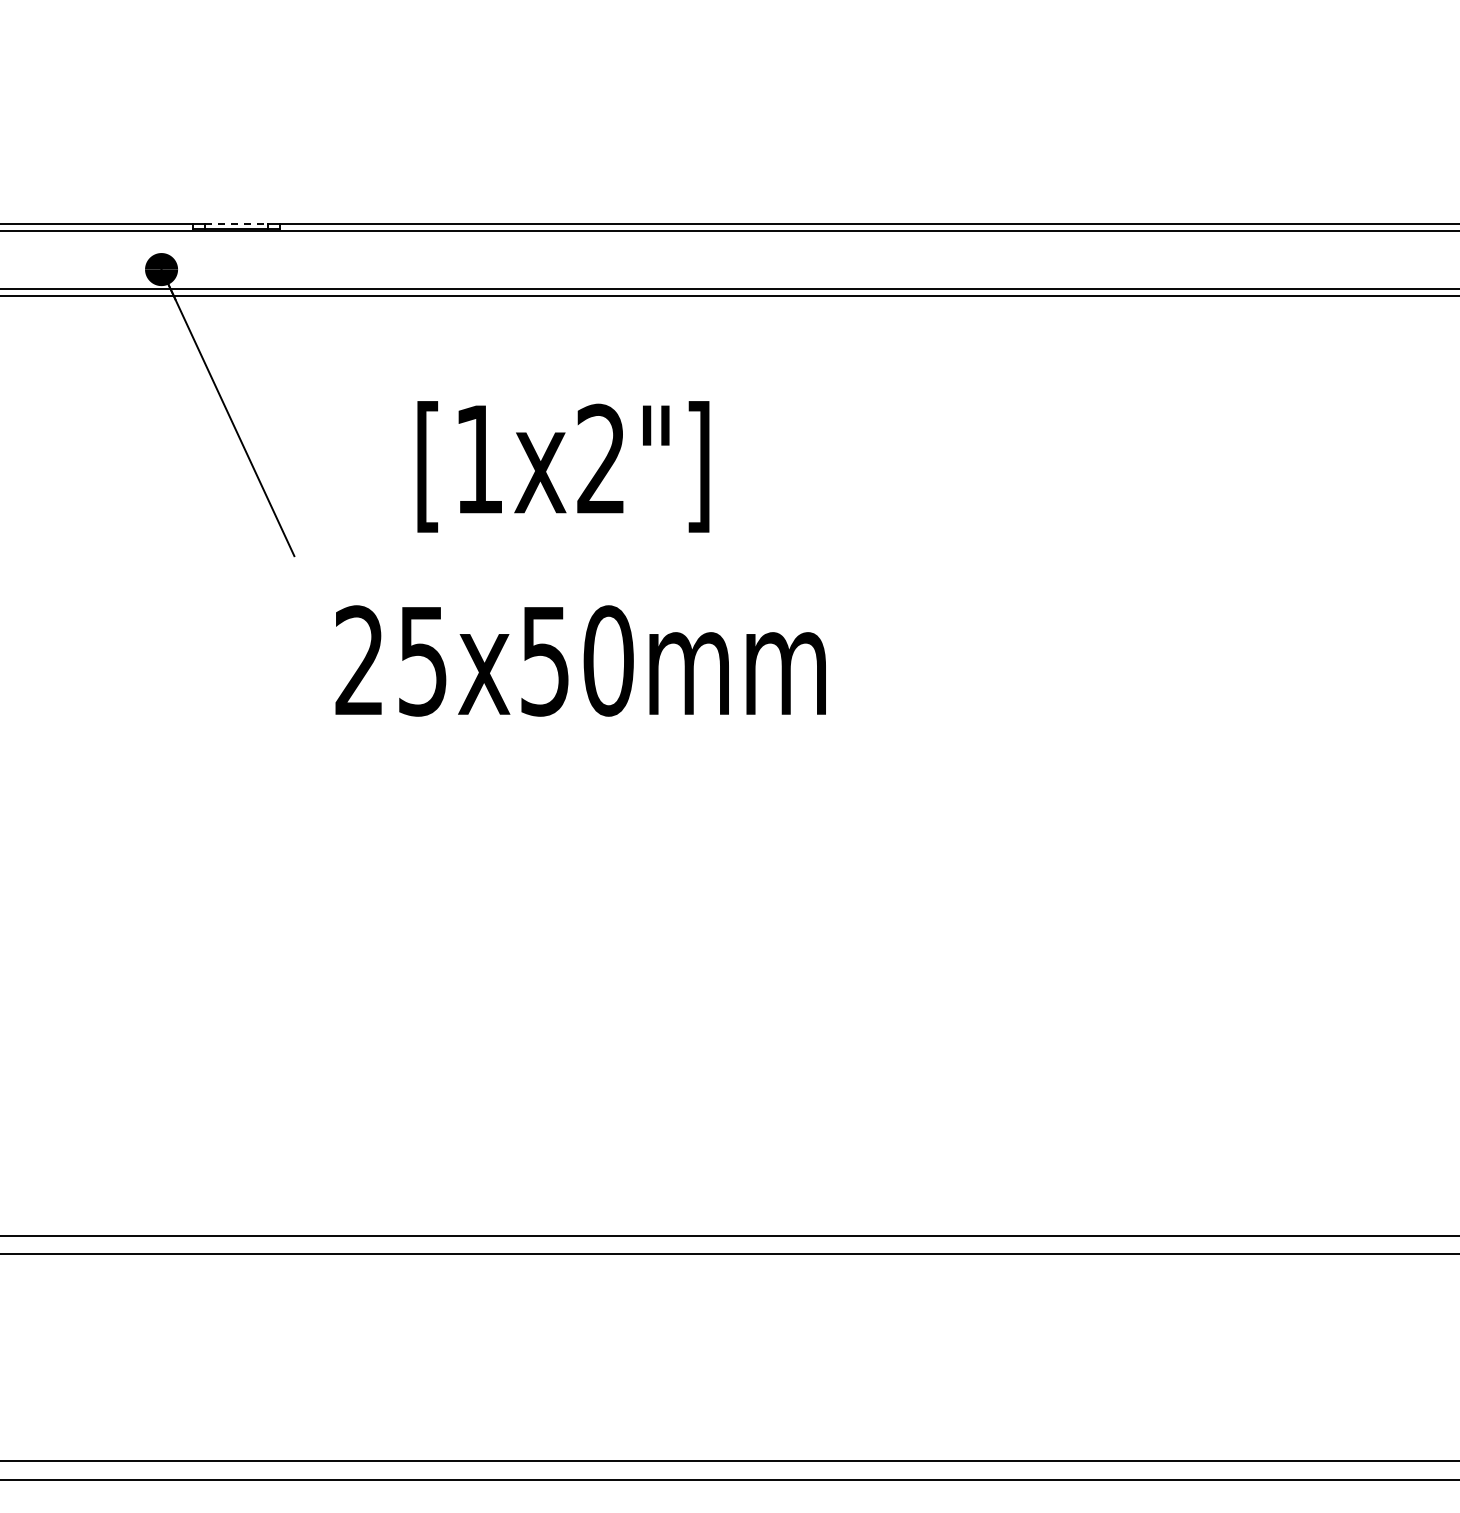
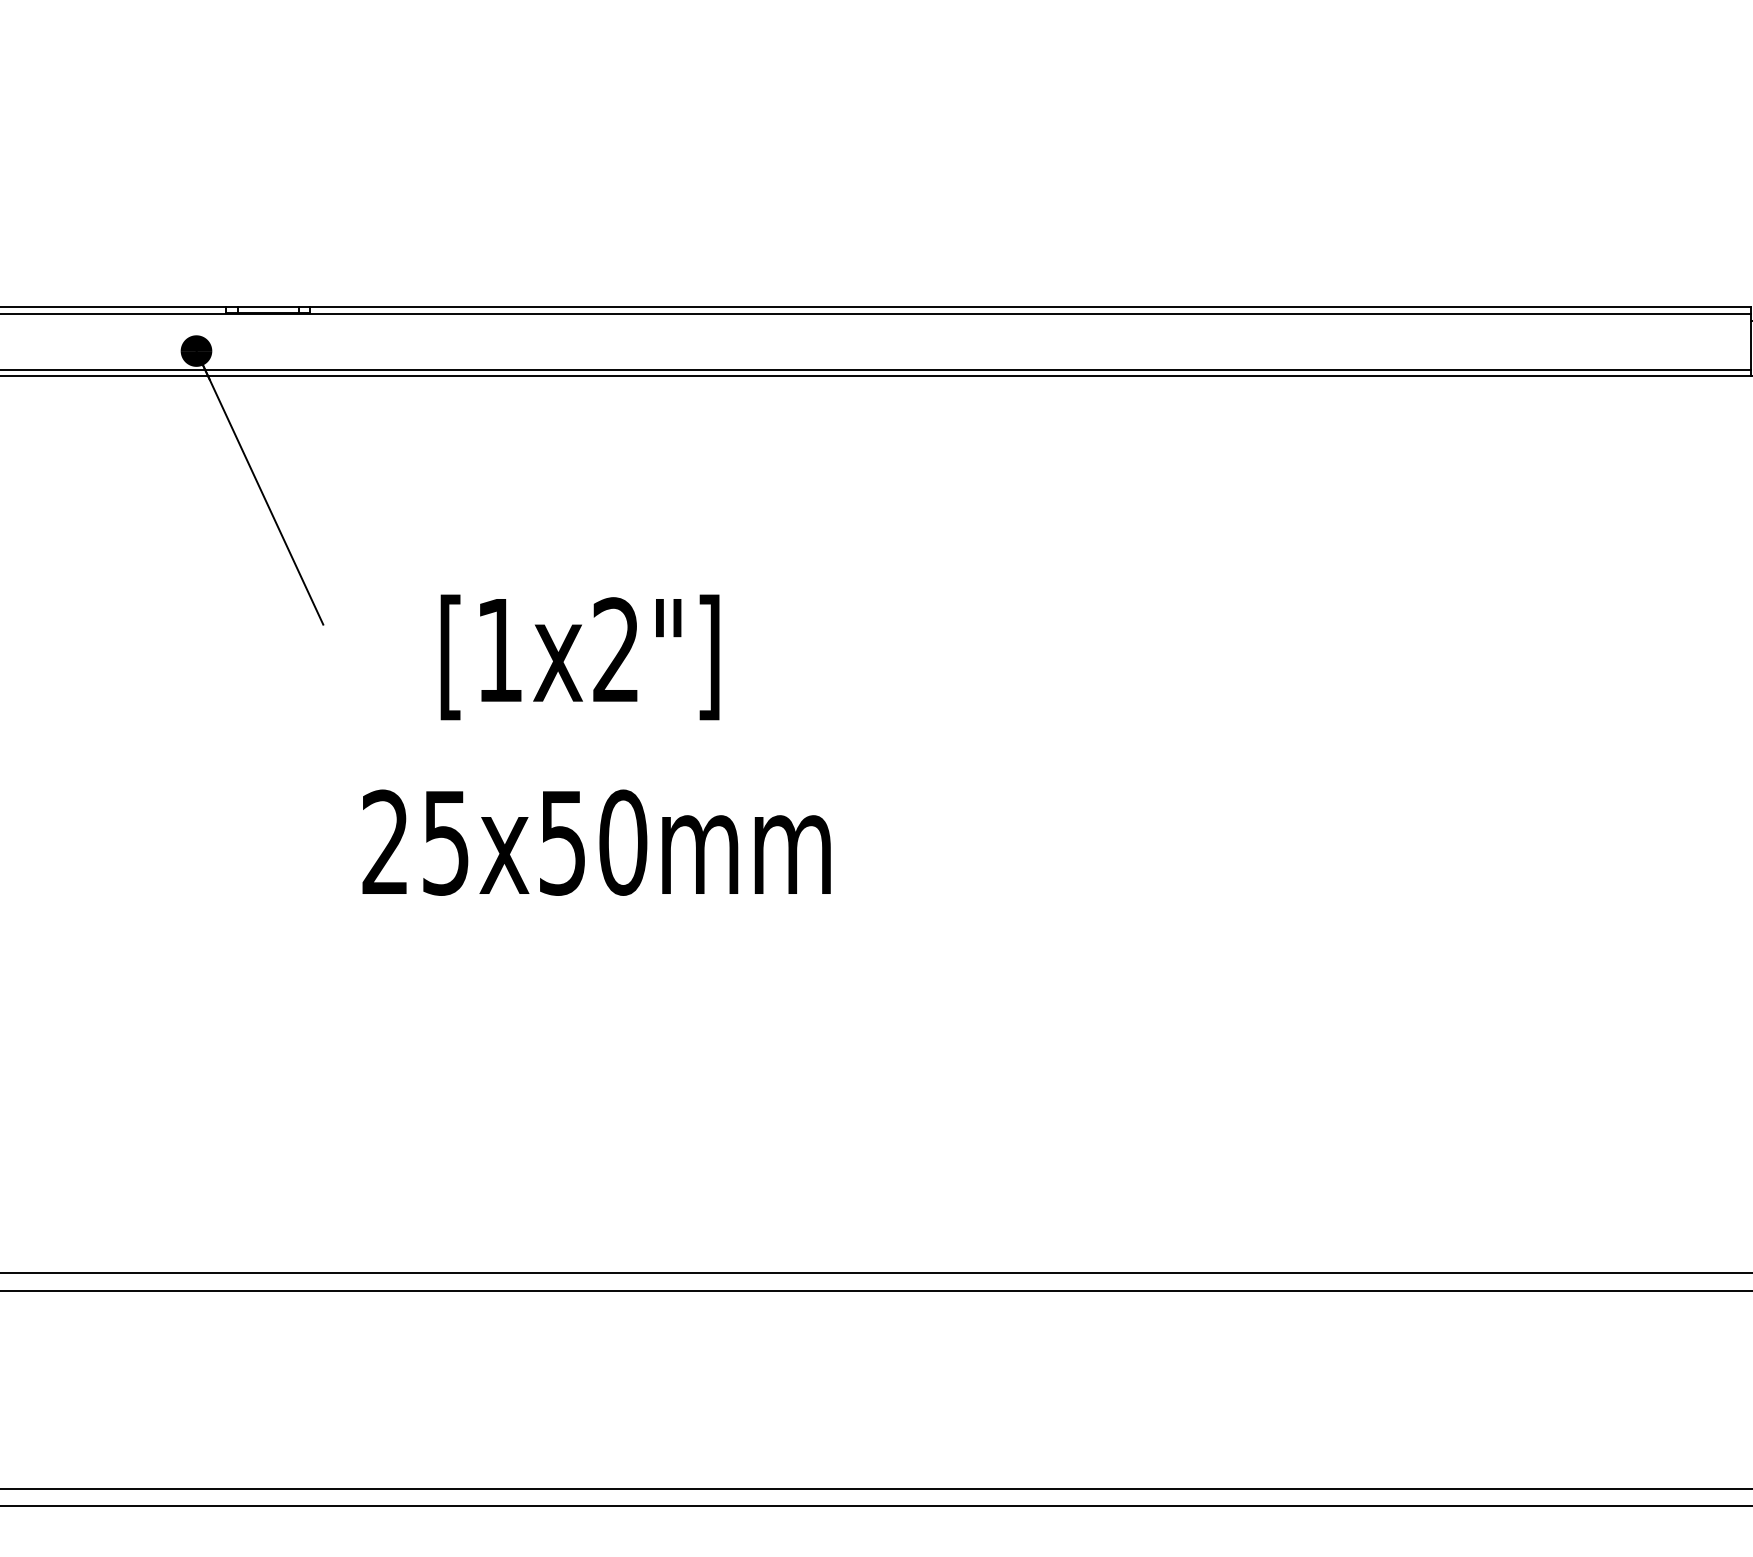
line: (236, 223) -> (268, 307), dashed -> solid
text: (580, 558) -> (596, 744), moved

